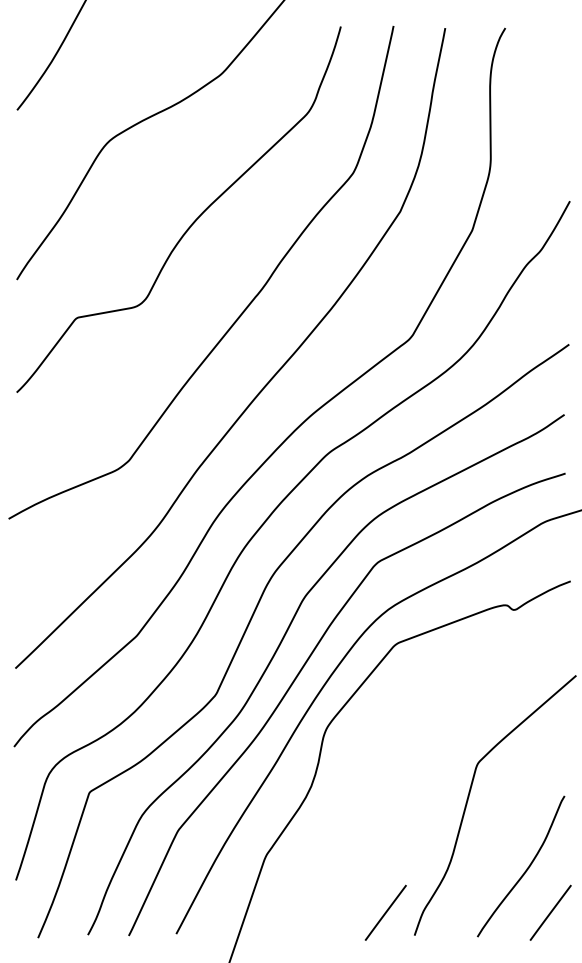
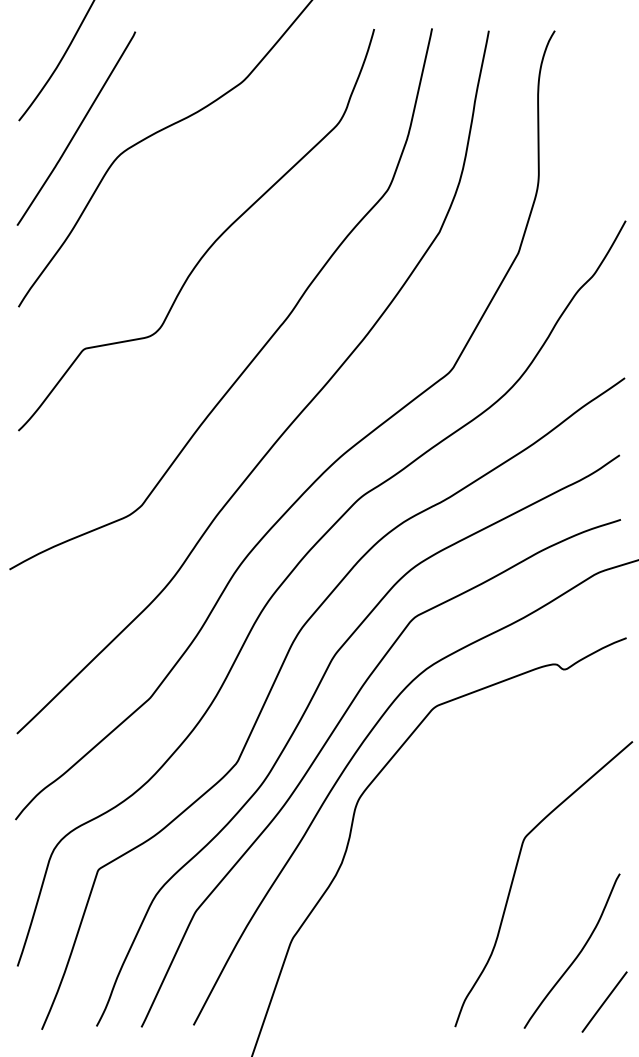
curve: (70, 117) -> (77, 128), added
line: (385, 912) -> (423, 1001), removed

